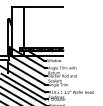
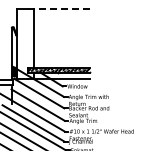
line: (40, 6) -> (58, 9), solid -> dashed

